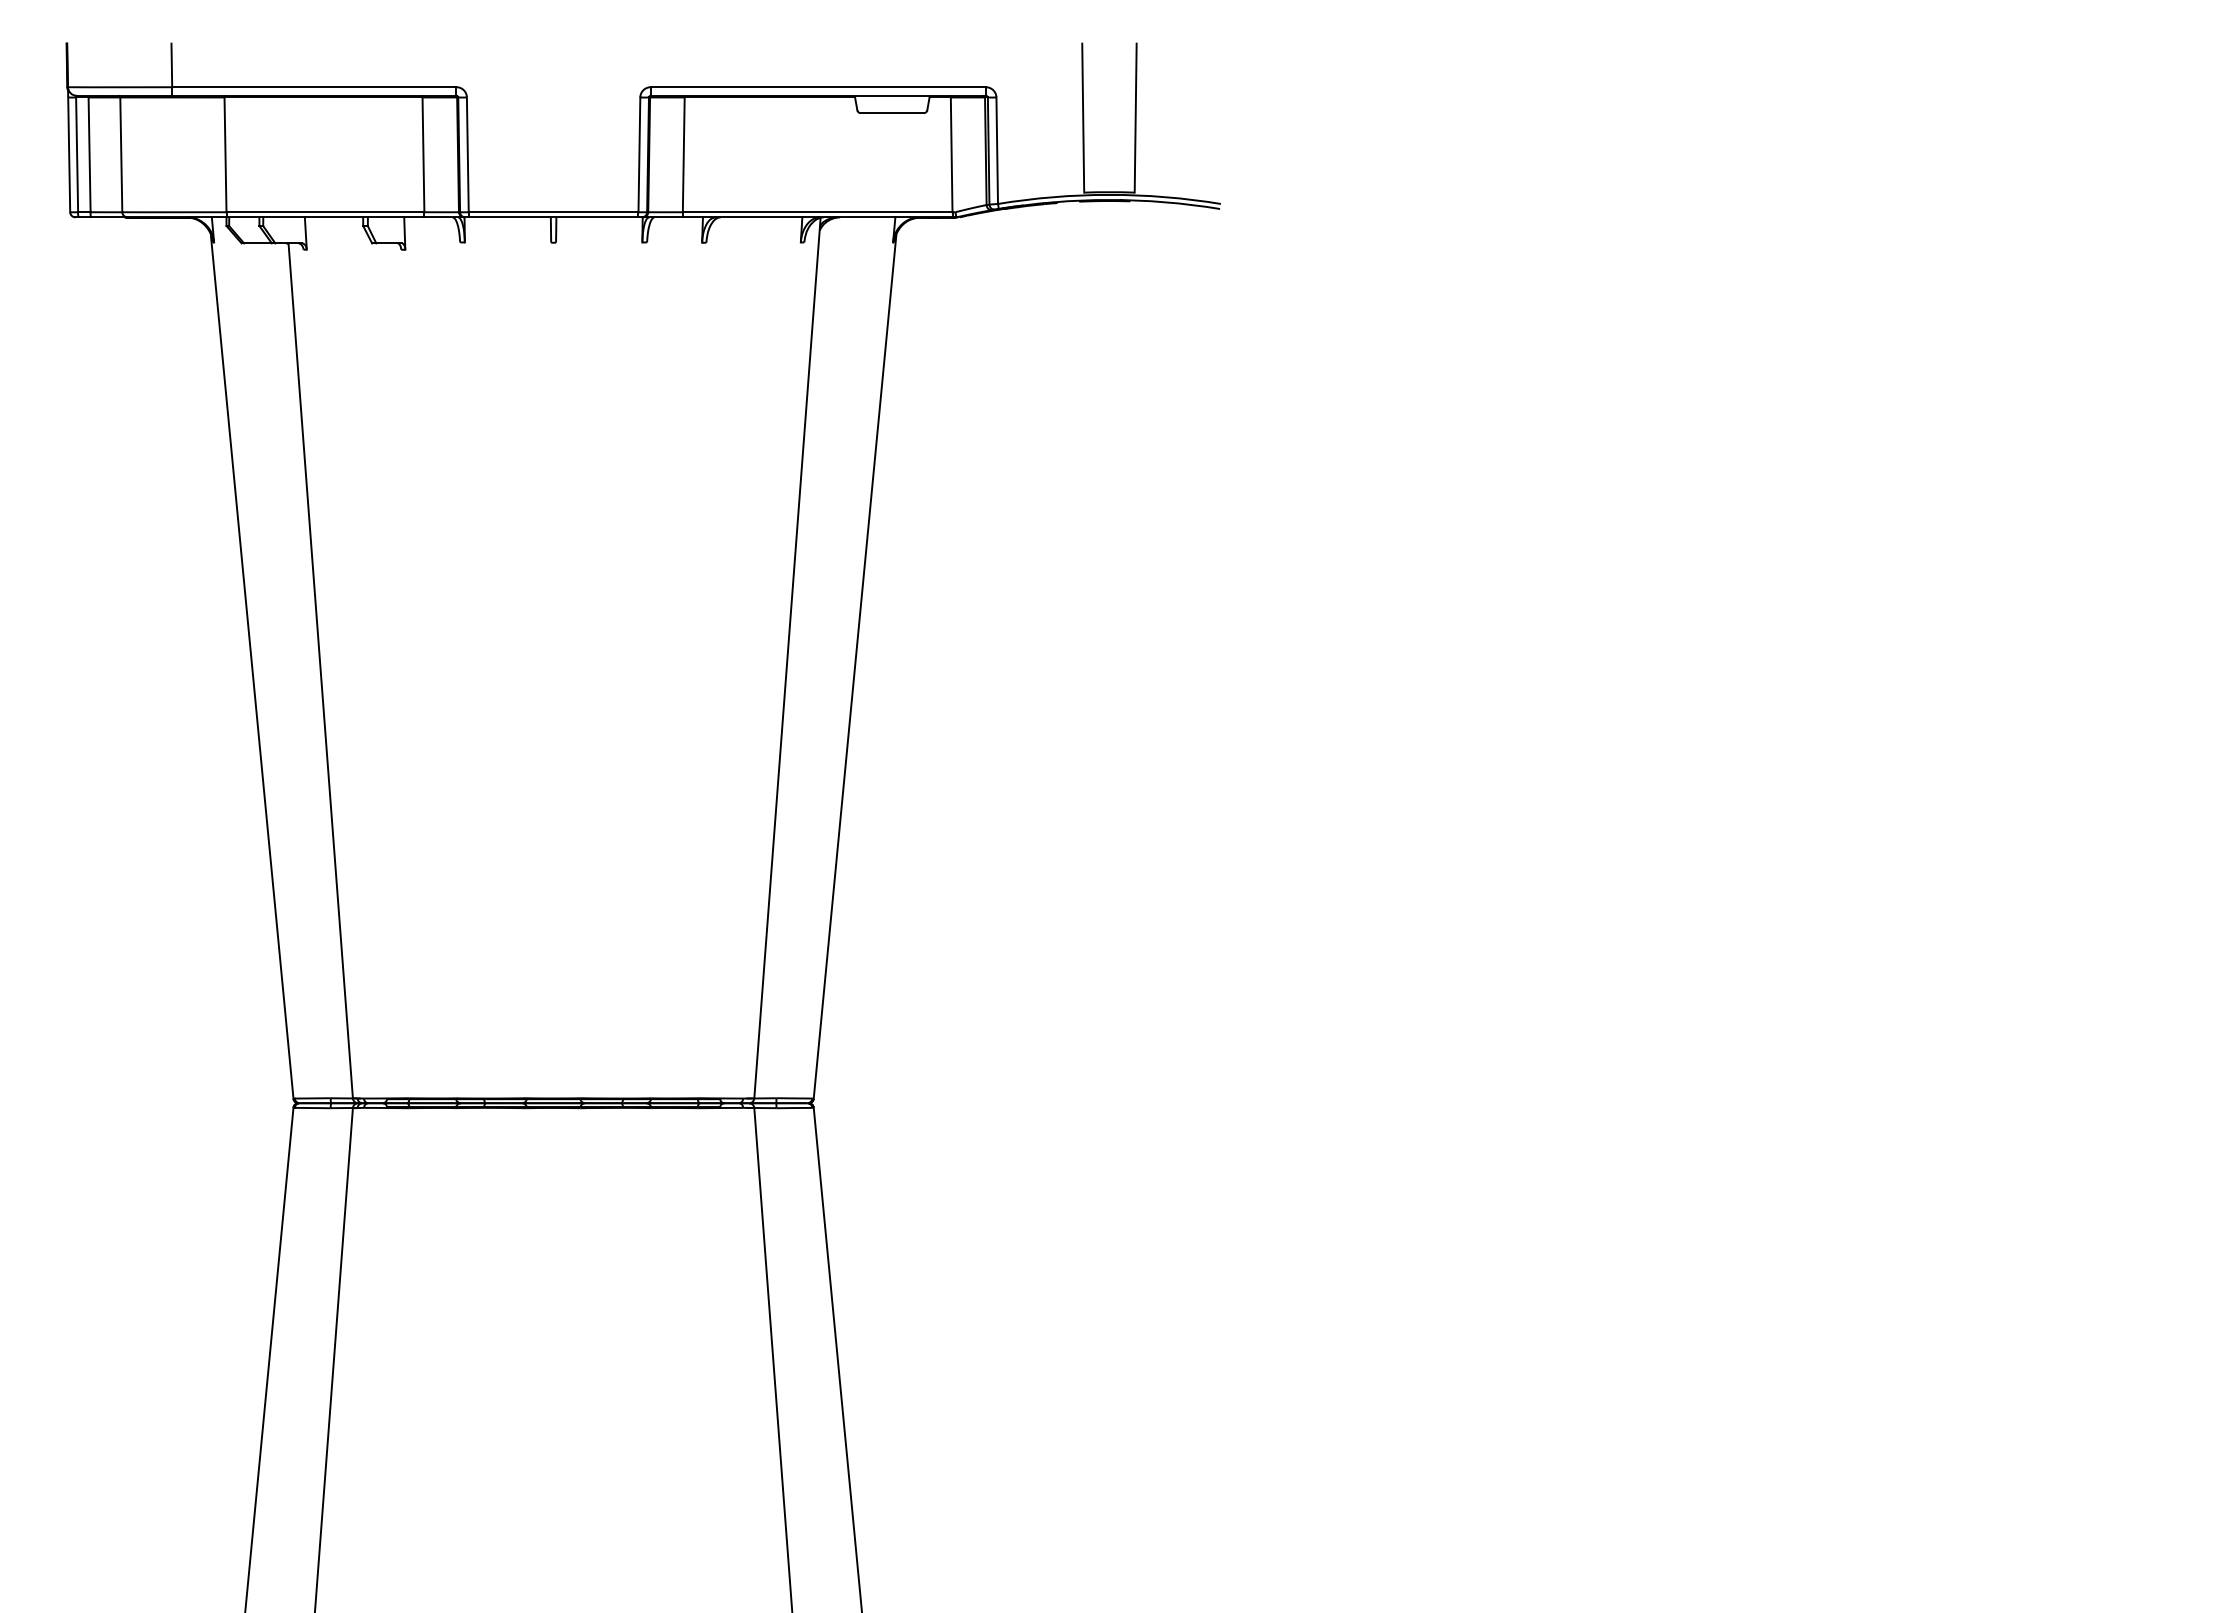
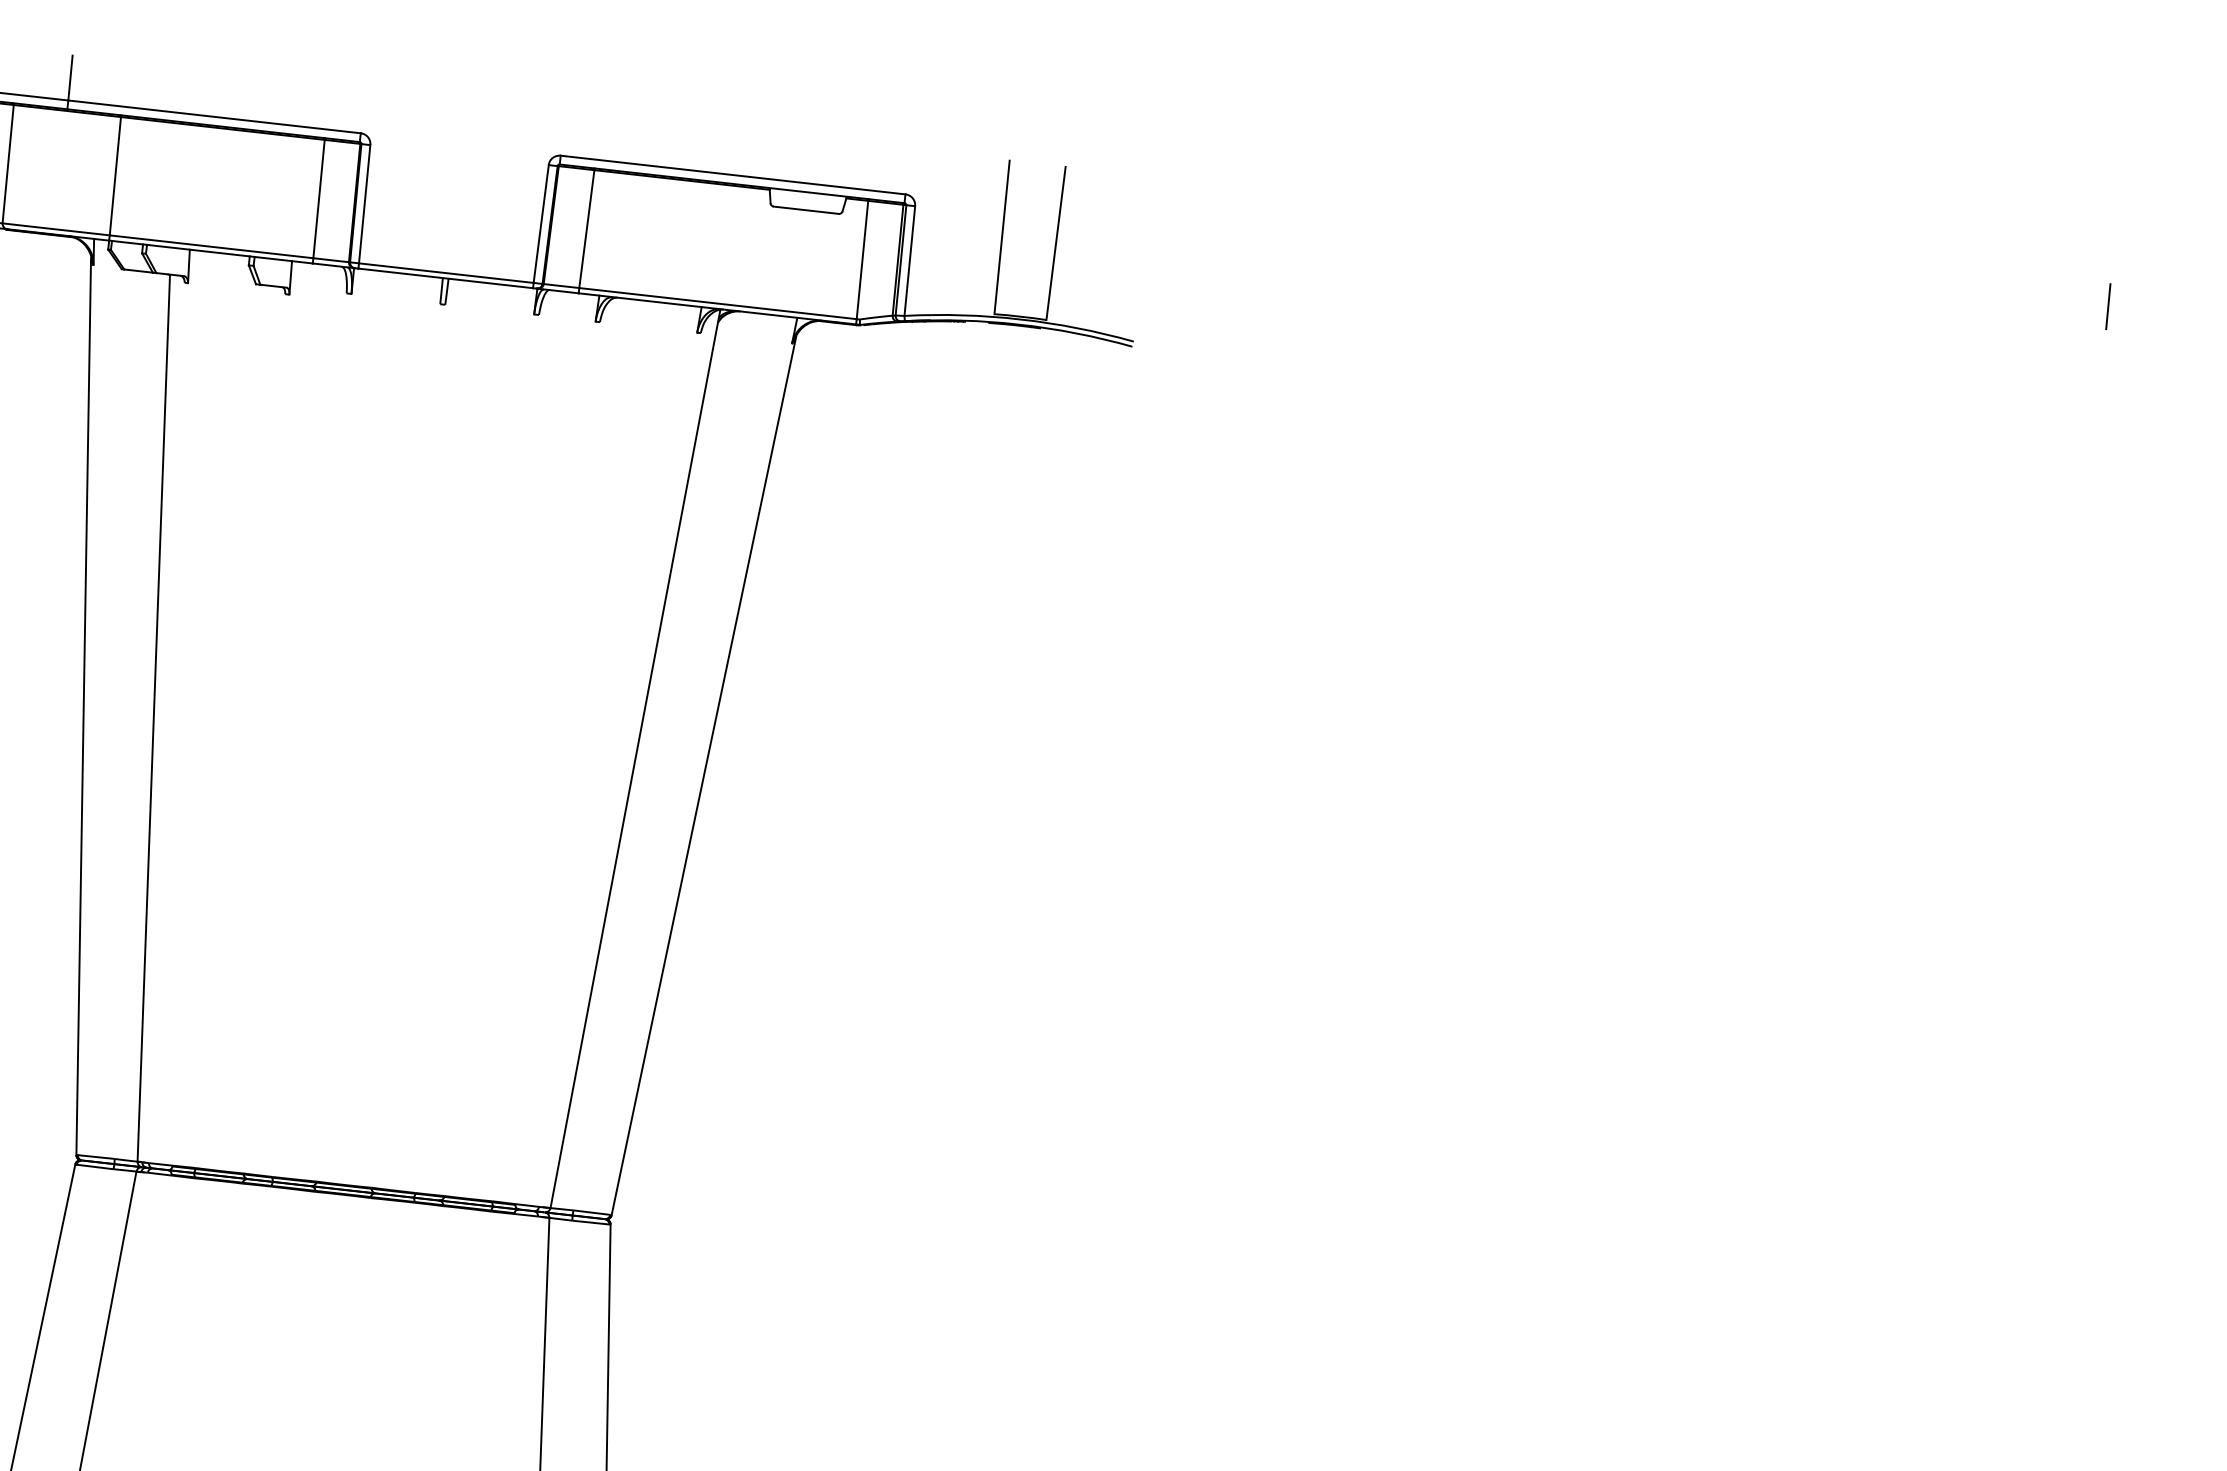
line: (2152, 65) -> (2108, 306), added

